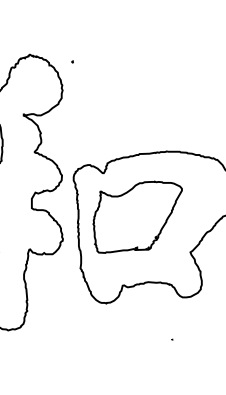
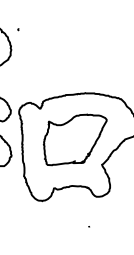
part: (137, 216) -> (75, 139), moved

